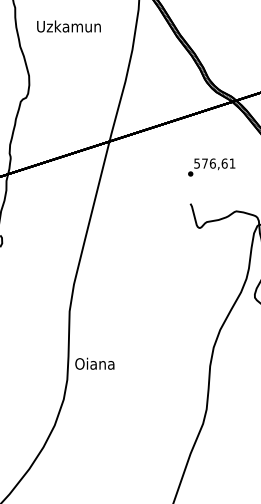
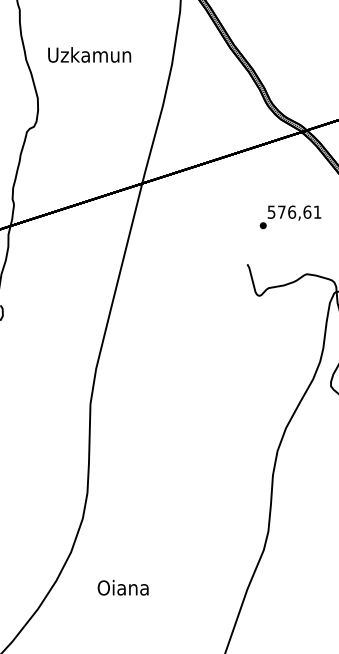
text: (68, 26) -> (88, 54), moved
text: (211, 167) -> (290, 217), moved
text: (94, 363) -> (122, 587), moved

